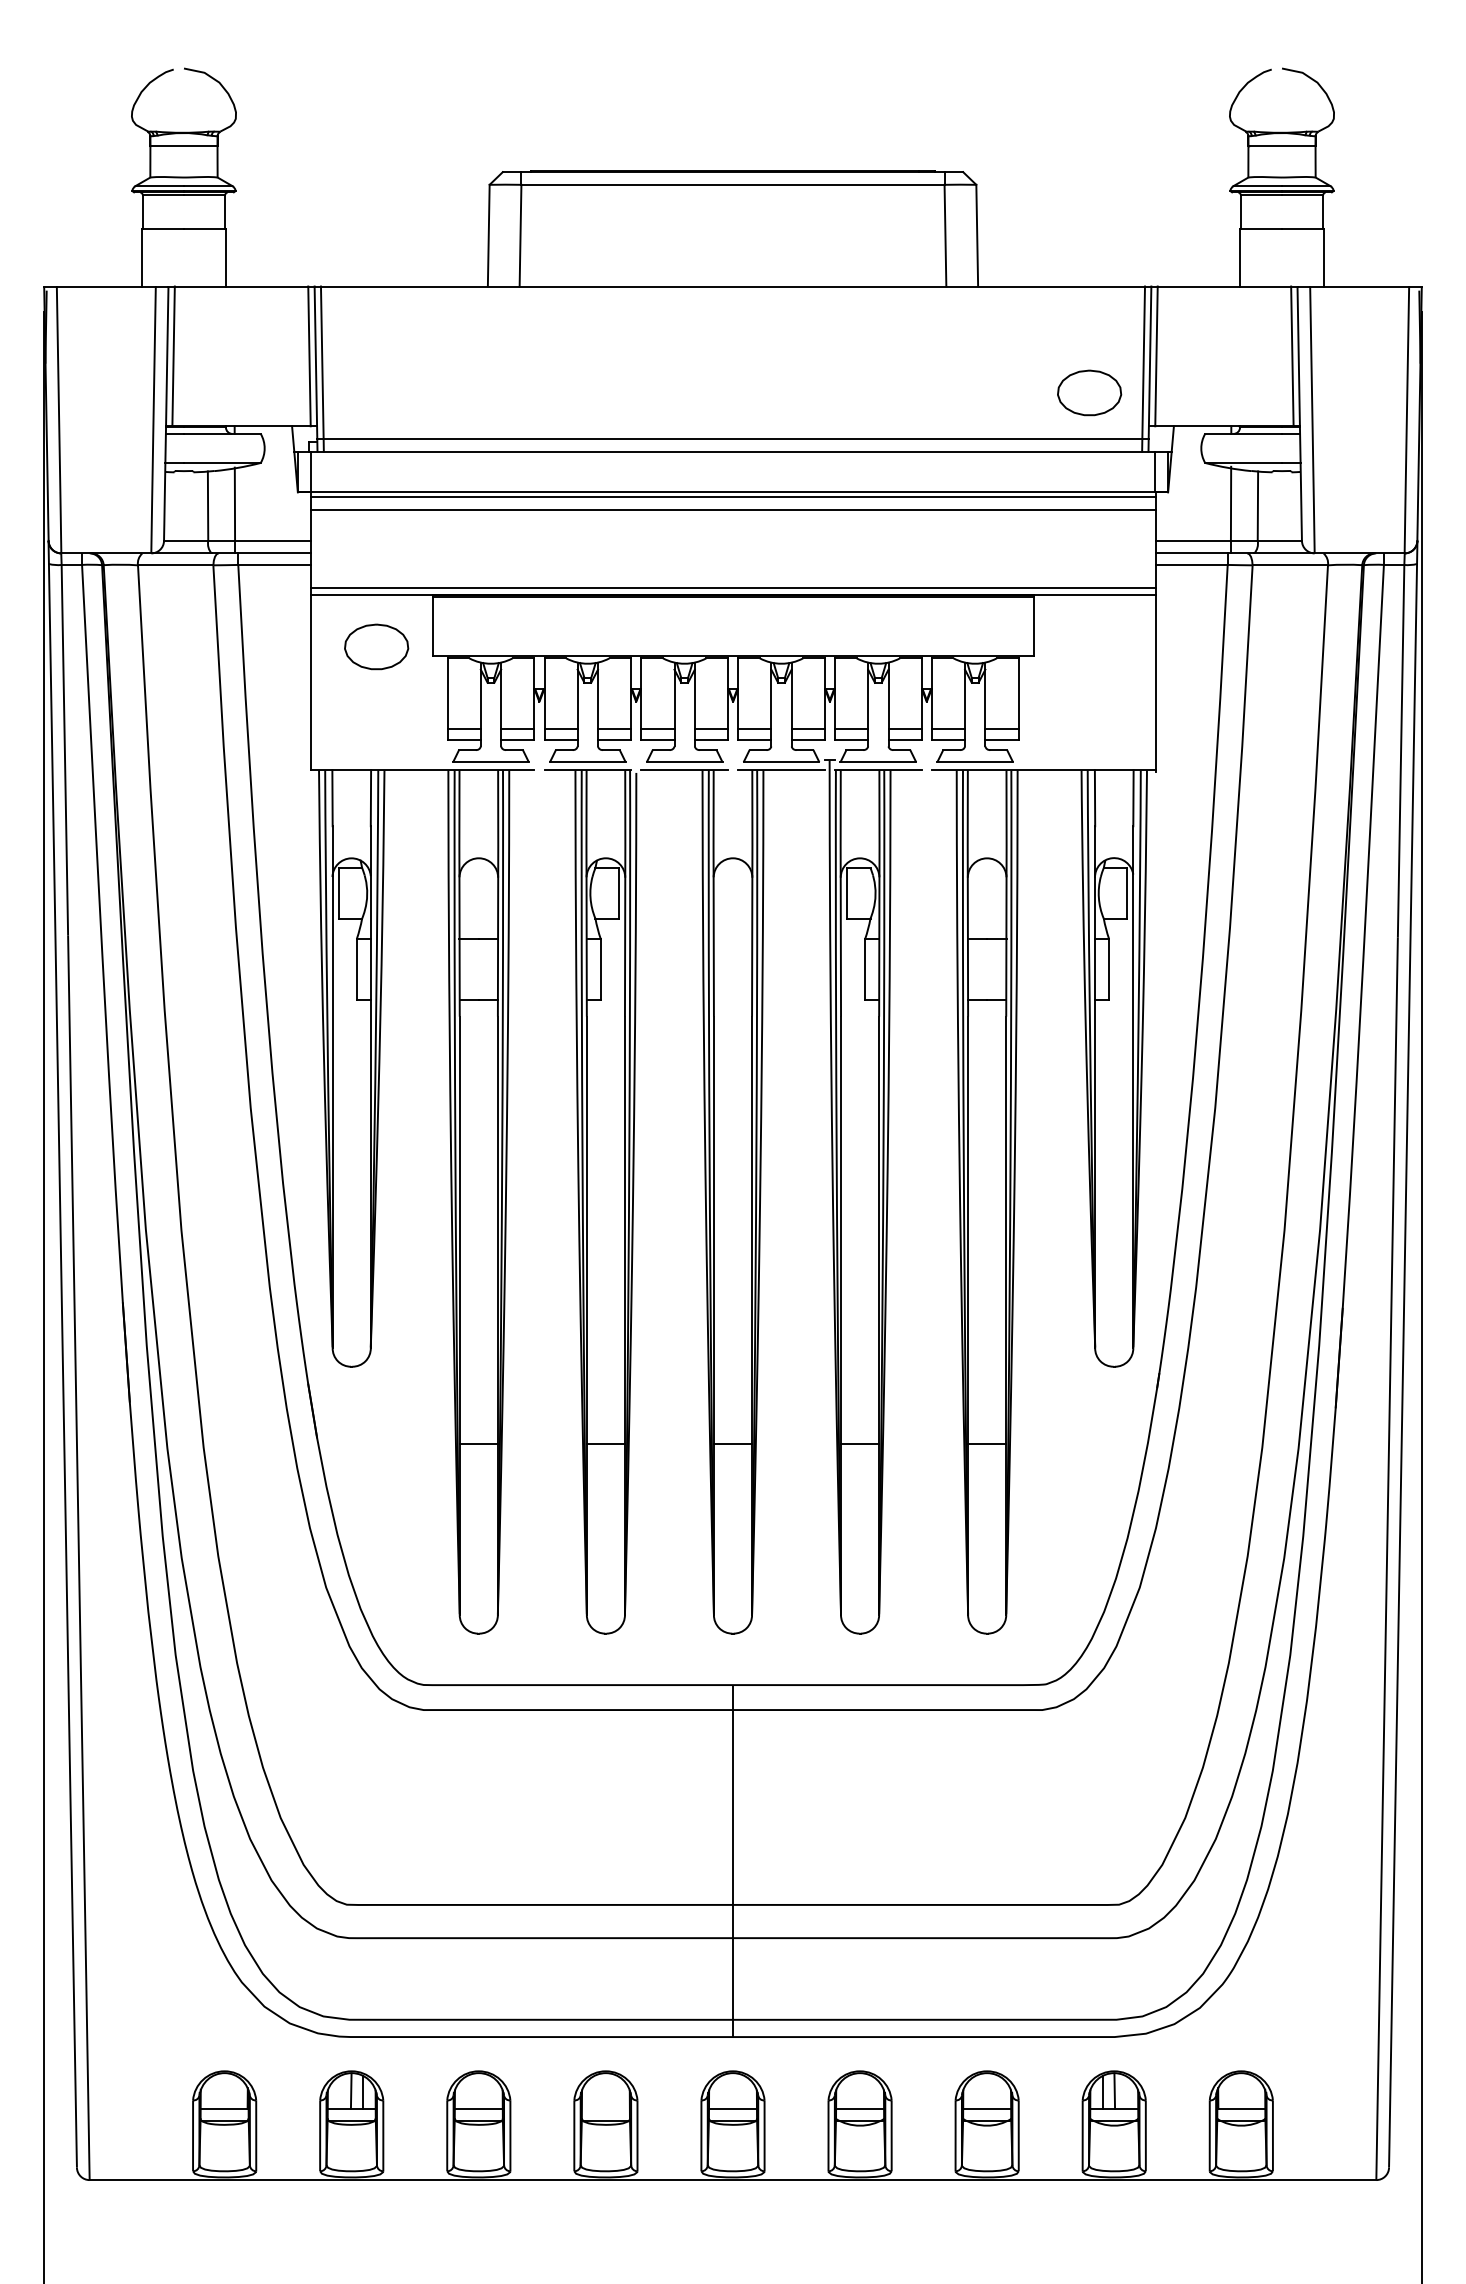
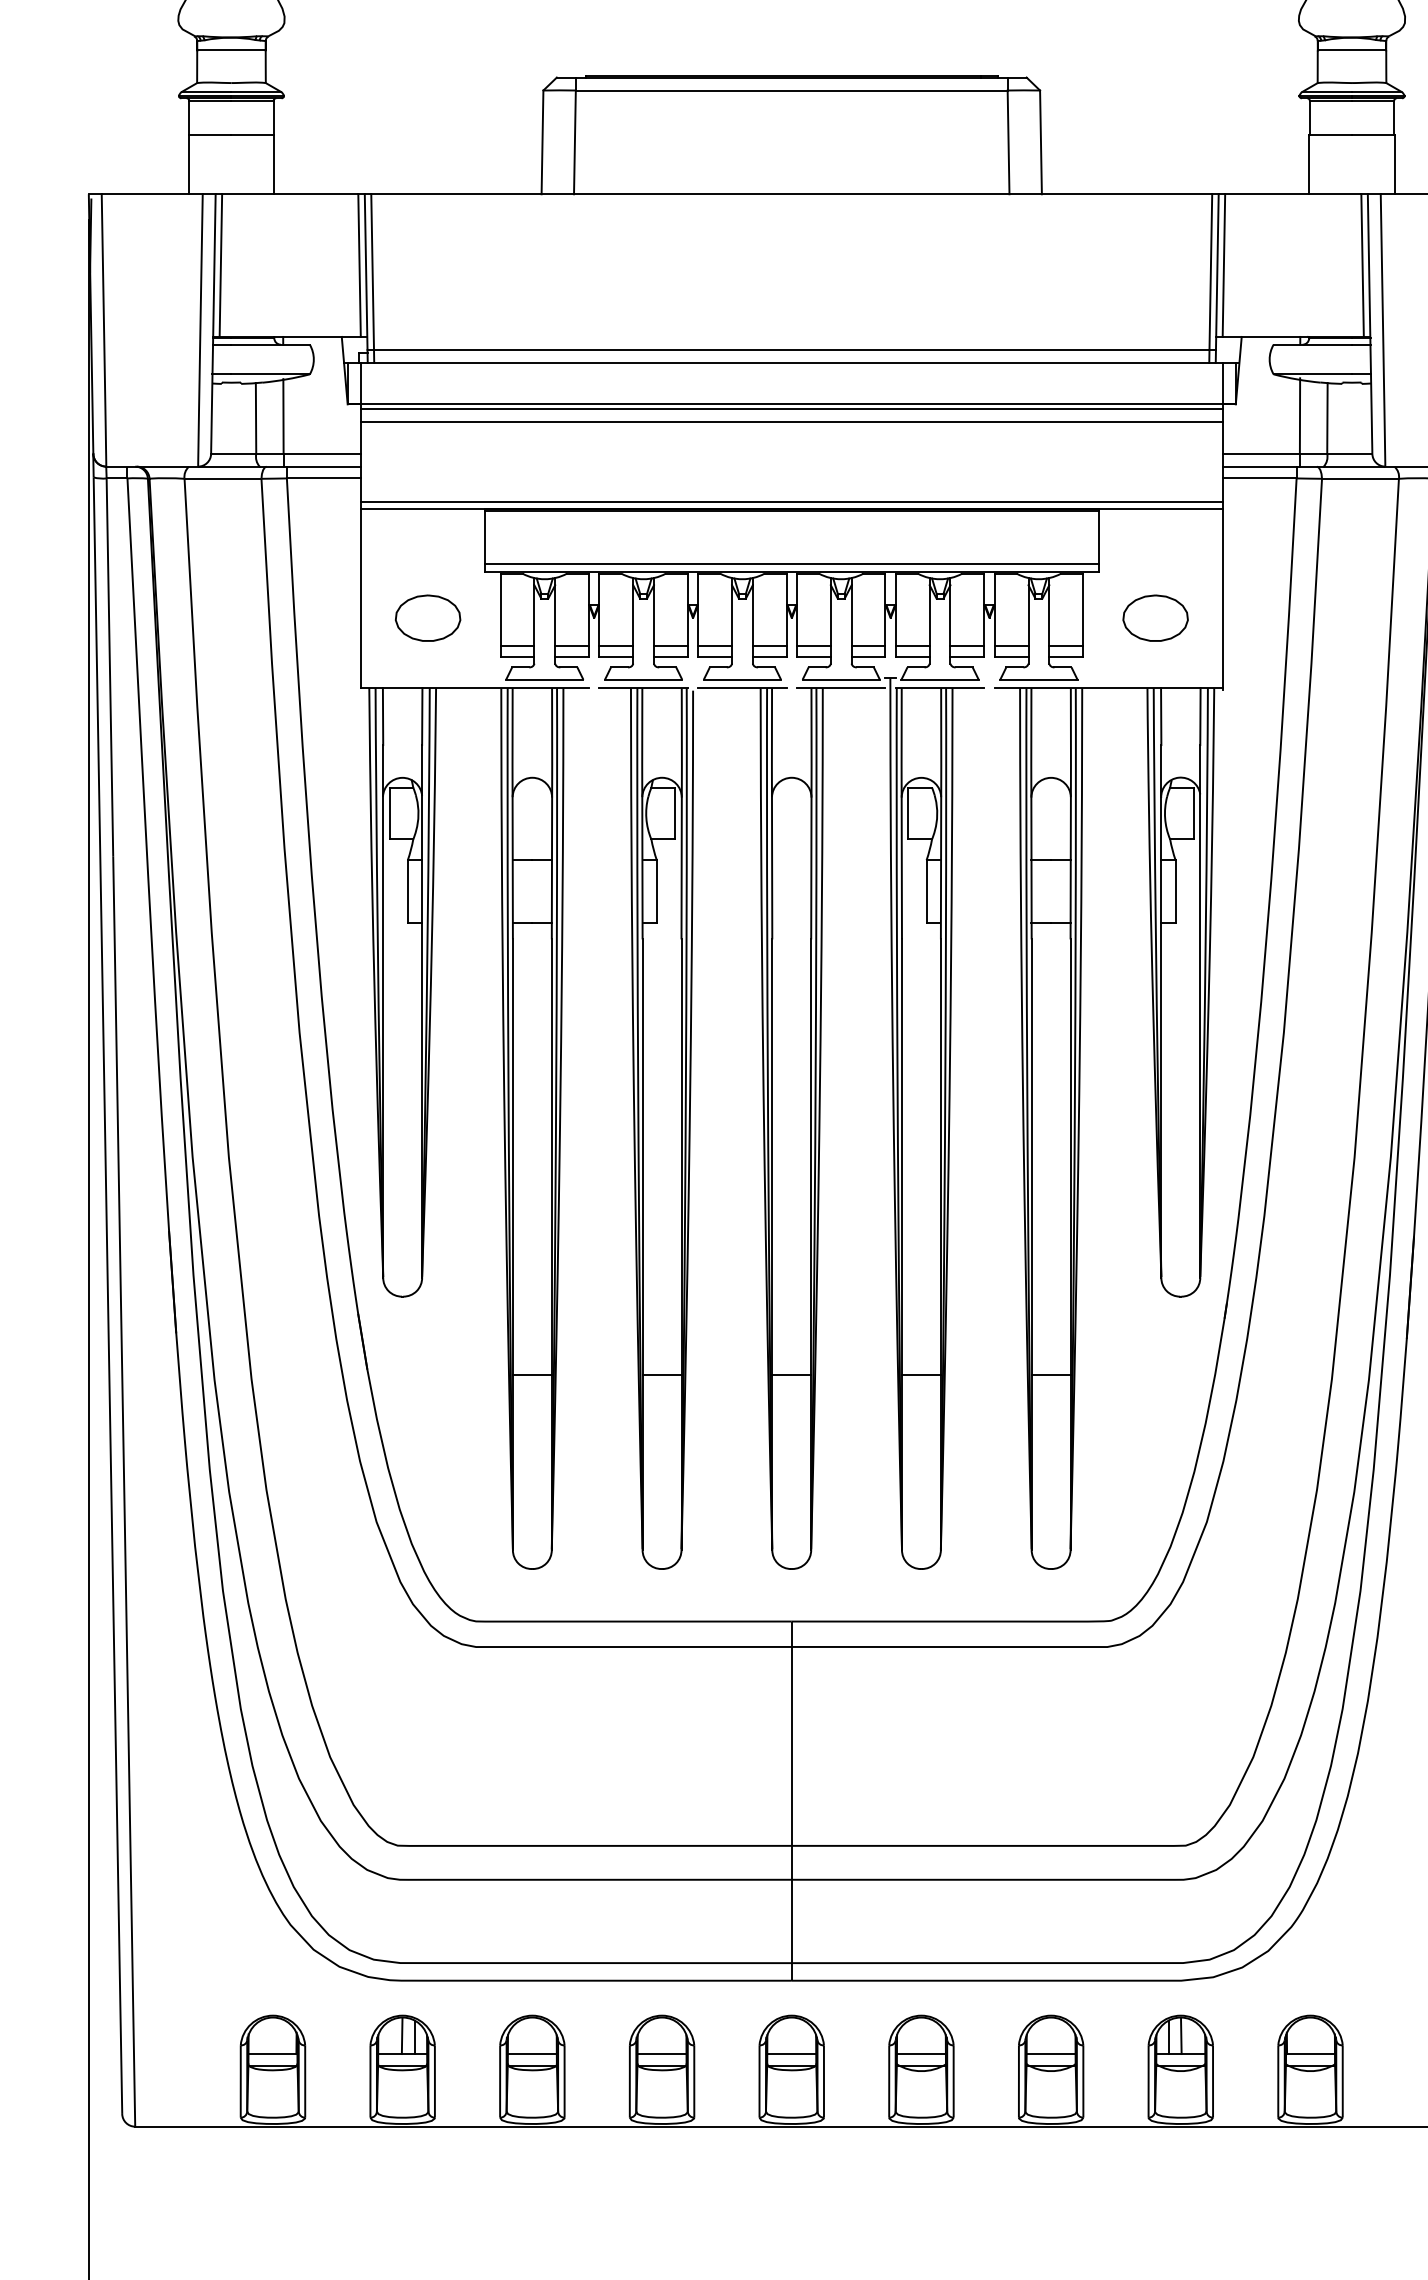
part: (1089, 392) -> (1155, 617), moved
part: (376, 646) -> (427, 617), moved
line: (732, 649) -> (791, 564), added
line: (605, 2108) -> (661, 2053), added

